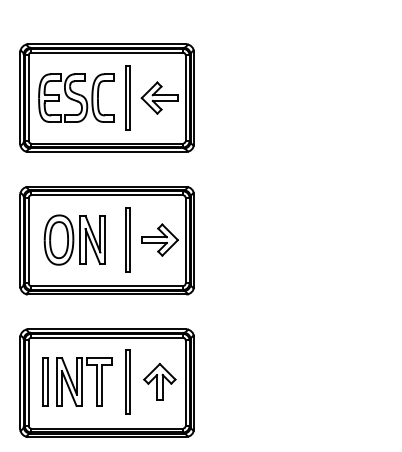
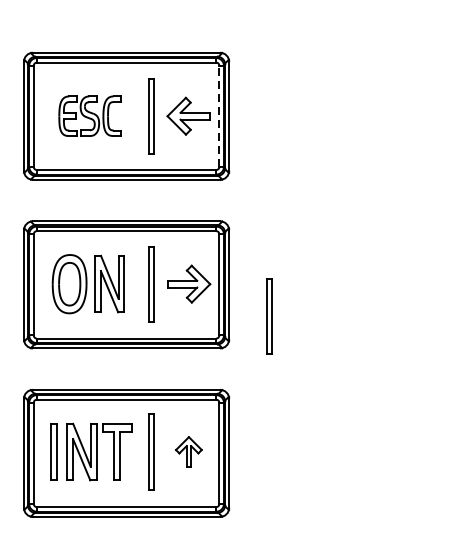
part: (76, 97) -> (90, 115), size x0.7
line: (185, 98) -> (219, 116), solid -> dashed
part: (227, 266) -> (268, 315), added
part: (159, 381) -> (188, 451), size x0.7

